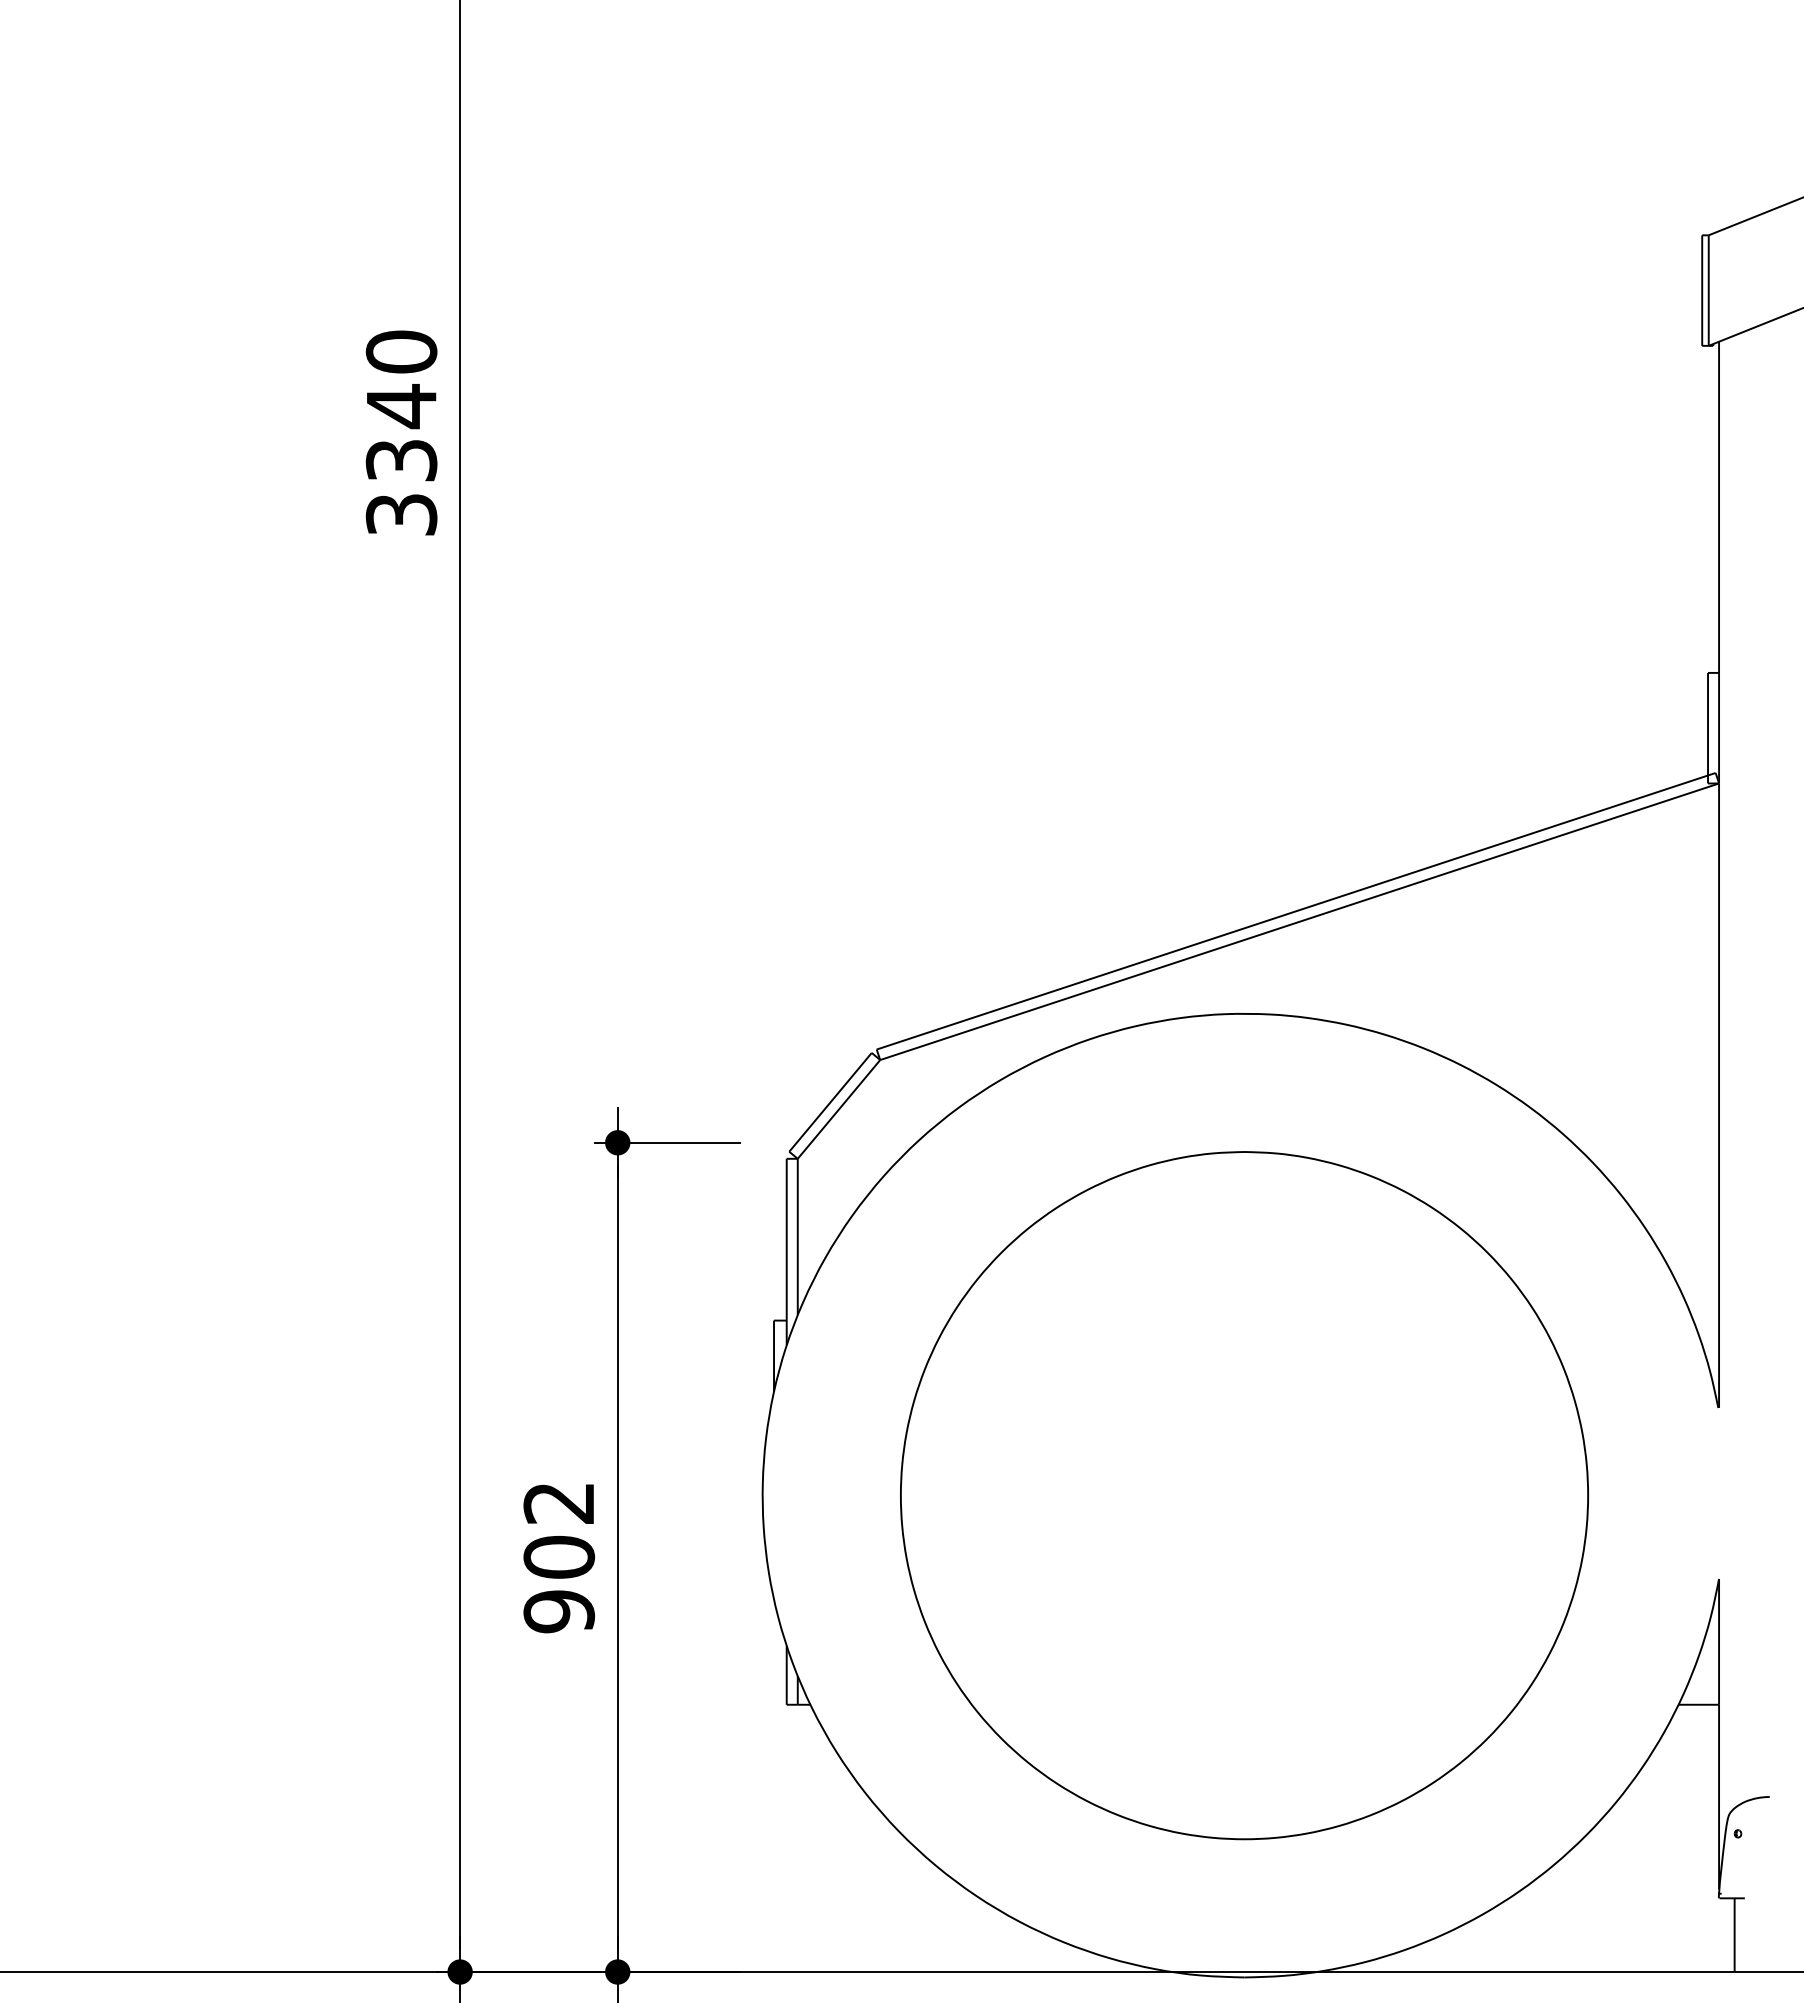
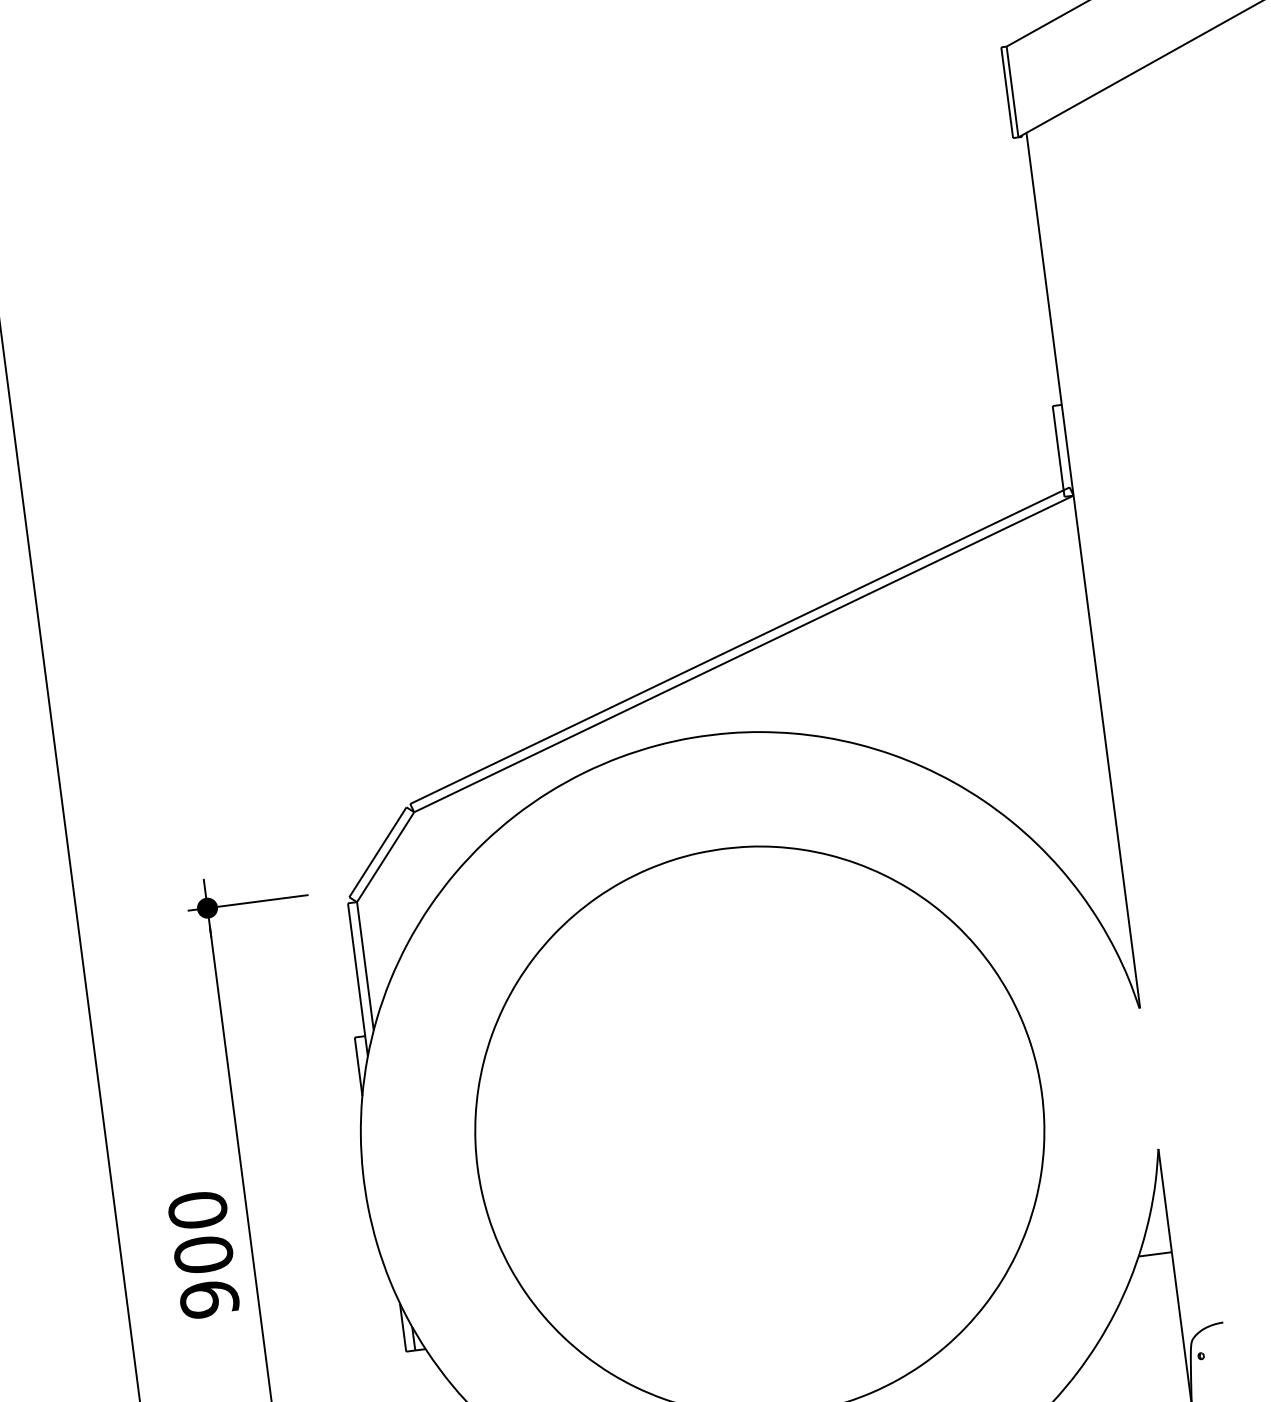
text: (559, 1502) -> (198, 1209), 902 -> 900

